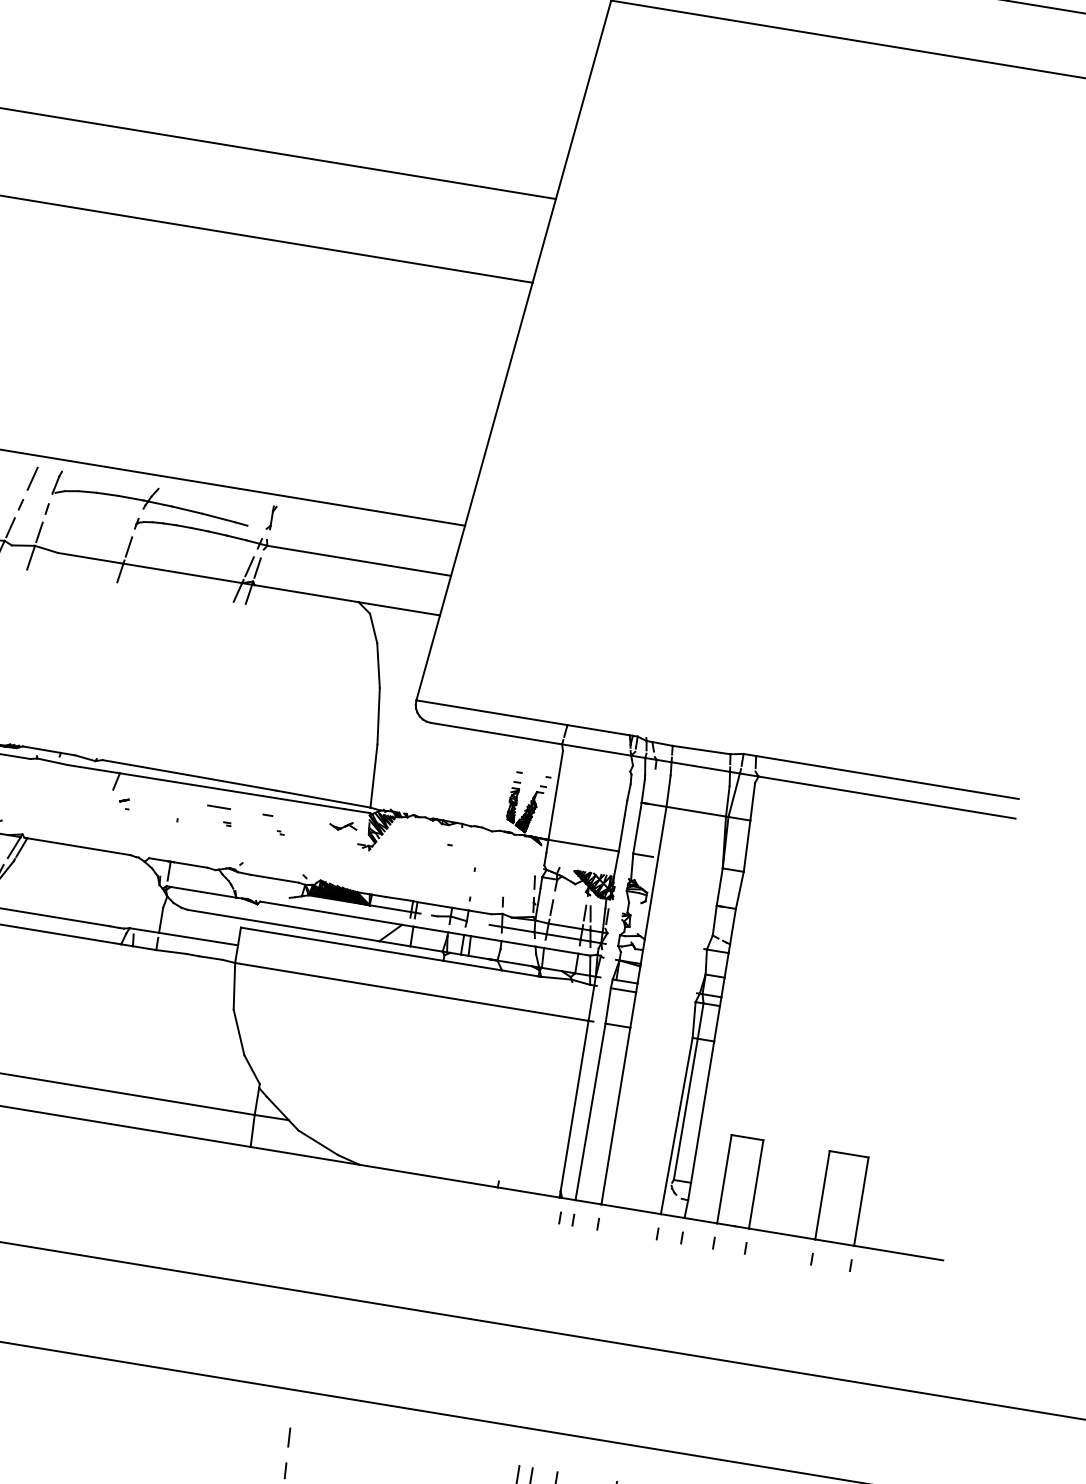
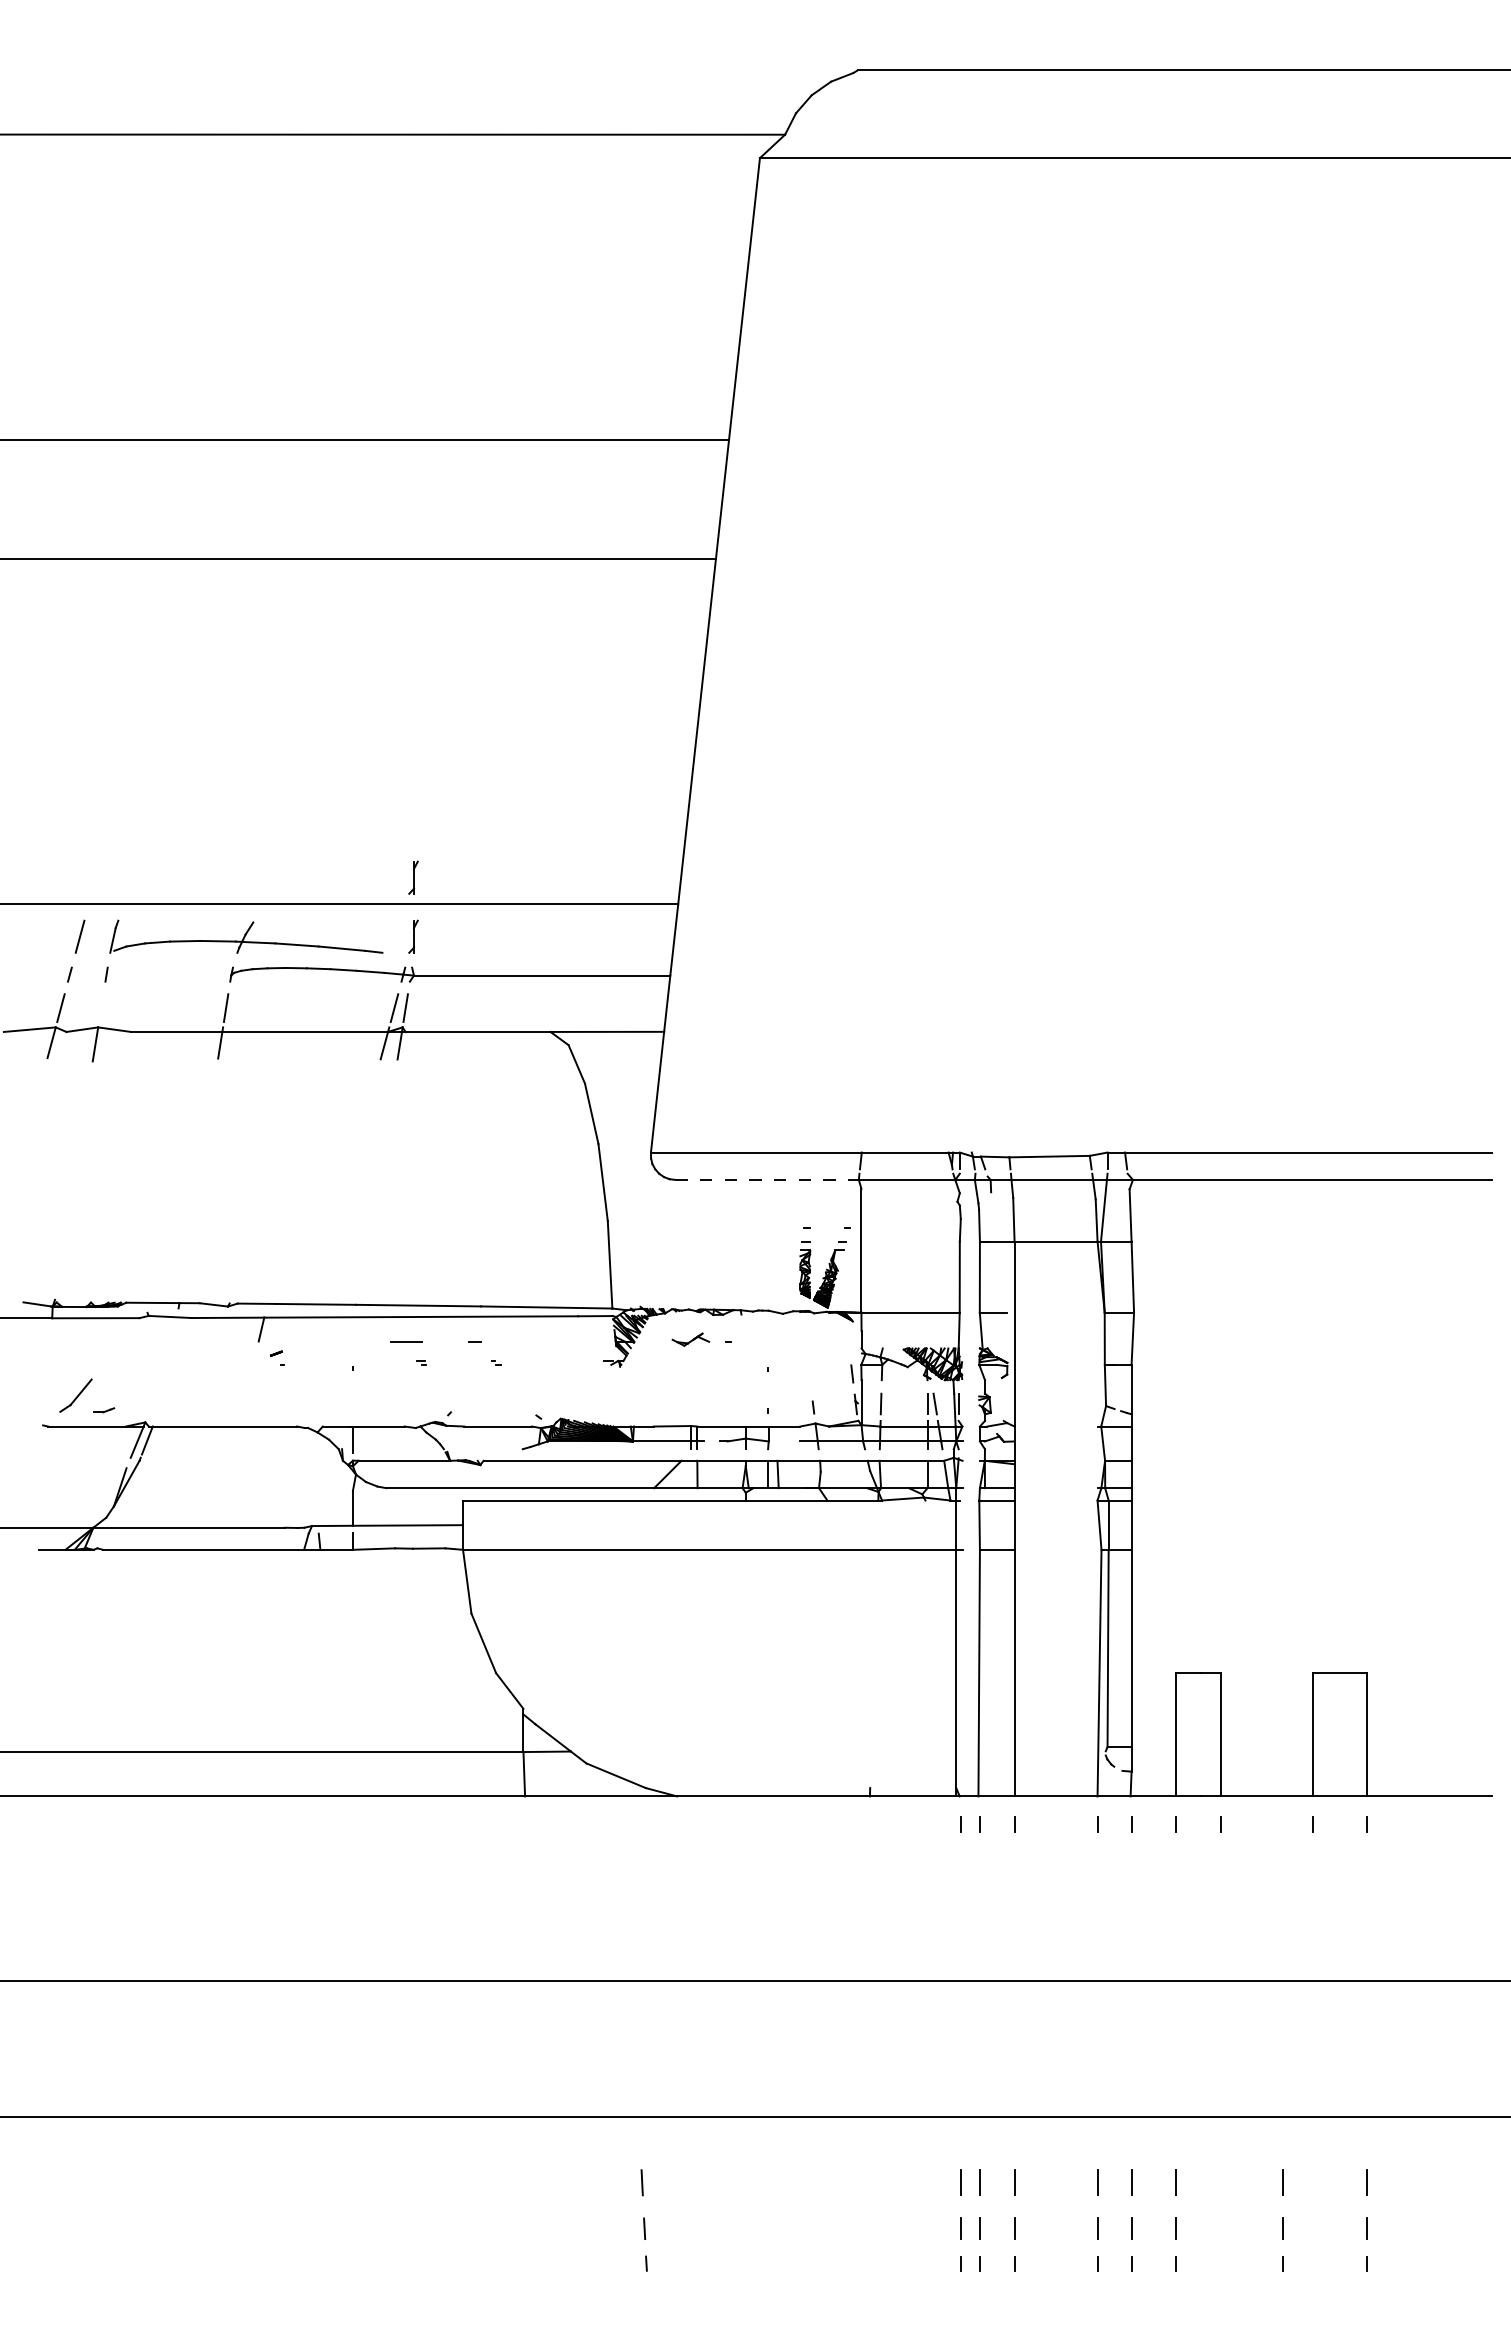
part: (278, 475) -> (413, 877), added
line: (39, 531) -> (101, 1007), removed
line: (496, 733) -> (767, 1179), solid -> dashed
part: (343, 825) -> (690, 1339), moved

